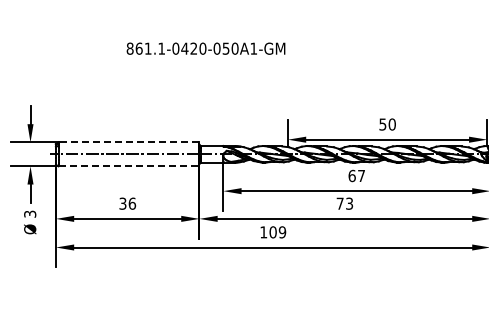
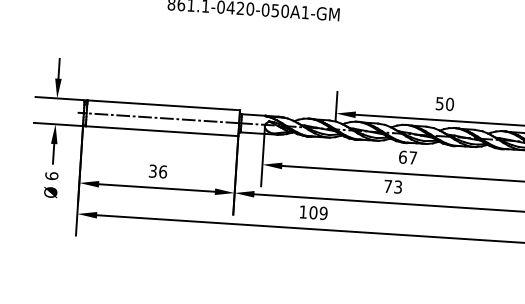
line: (128, 142) -> (163, 105), dashed -> solid
line: (129, 166) -> (162, 131), dashed -> solid
text: (30, 213) -> (52, 175), 3 -> 6

